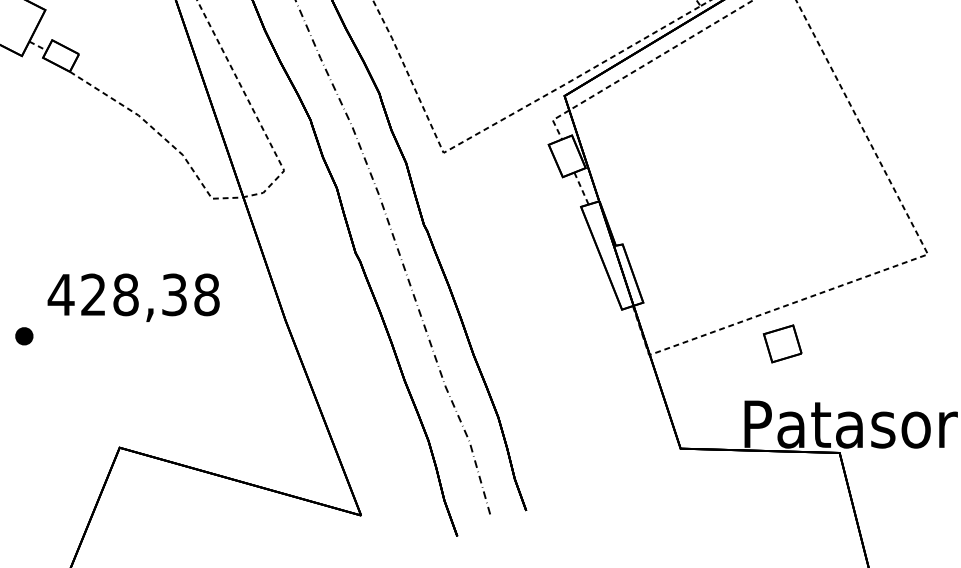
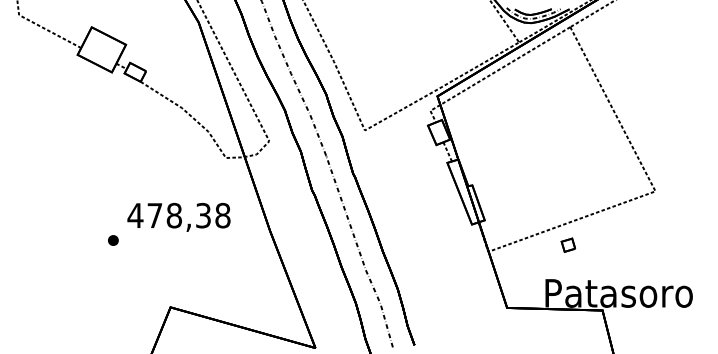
text: (92, 292) -> (154, 214), 428,38 -> 478,38
part: (782, 344) -> (568, 245), size x0.6

